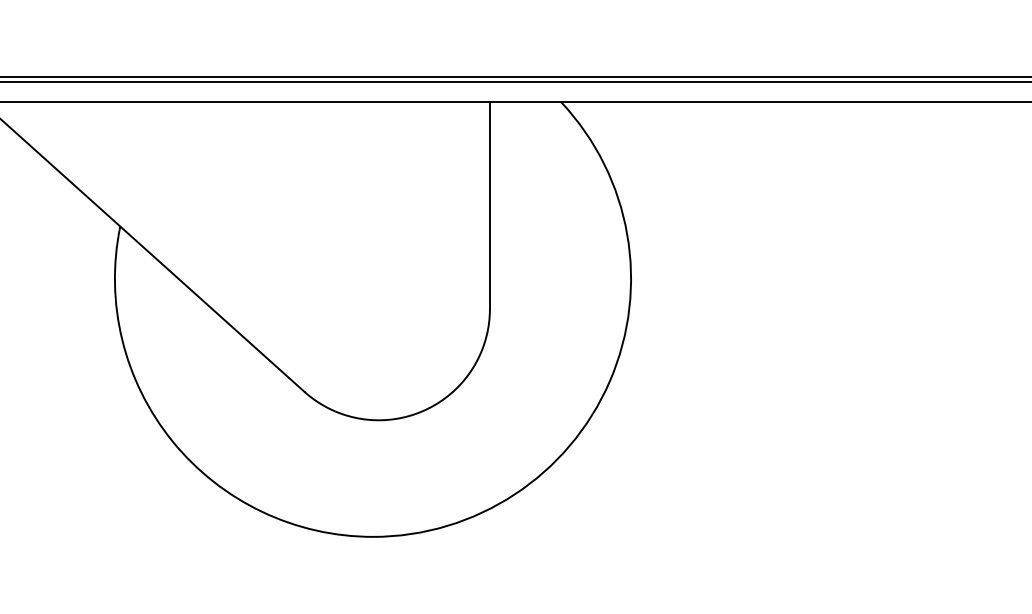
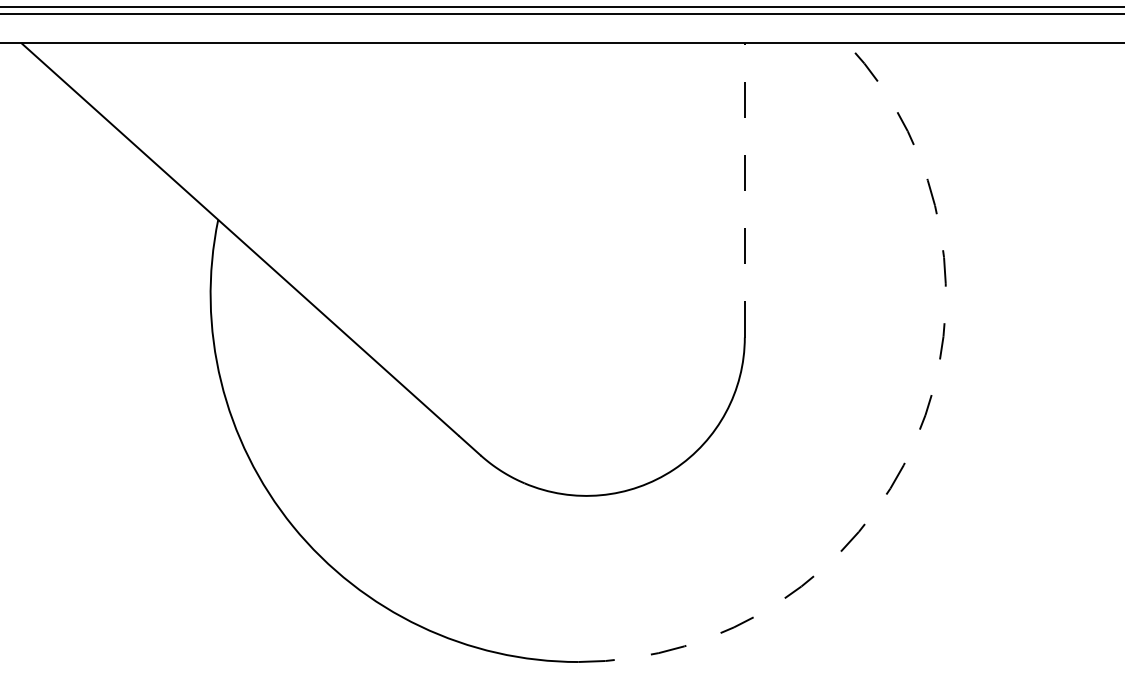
line: (489, 205) -> (744, 189), solid -> dashed
arc: (609, 381) -> (915, 440), solid -> dashed

